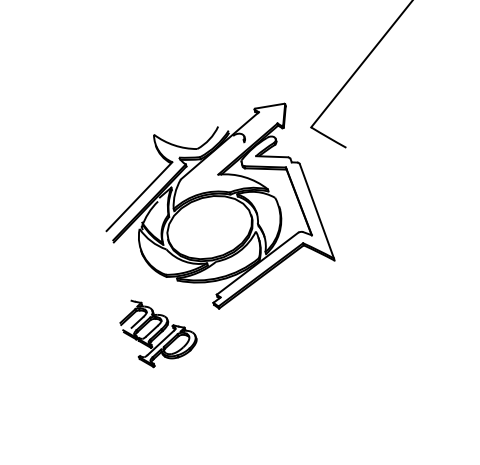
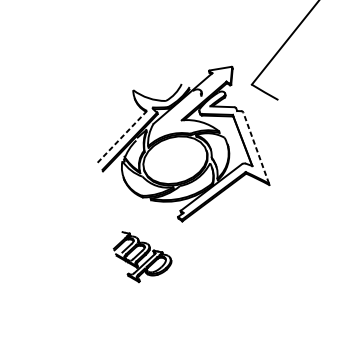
line: (139, 196) -> (122, 136), solid -> dashed
line: (316, 210) -> (255, 147), solid -> dashed
part: (158, 333) -> (142, 256), moved

